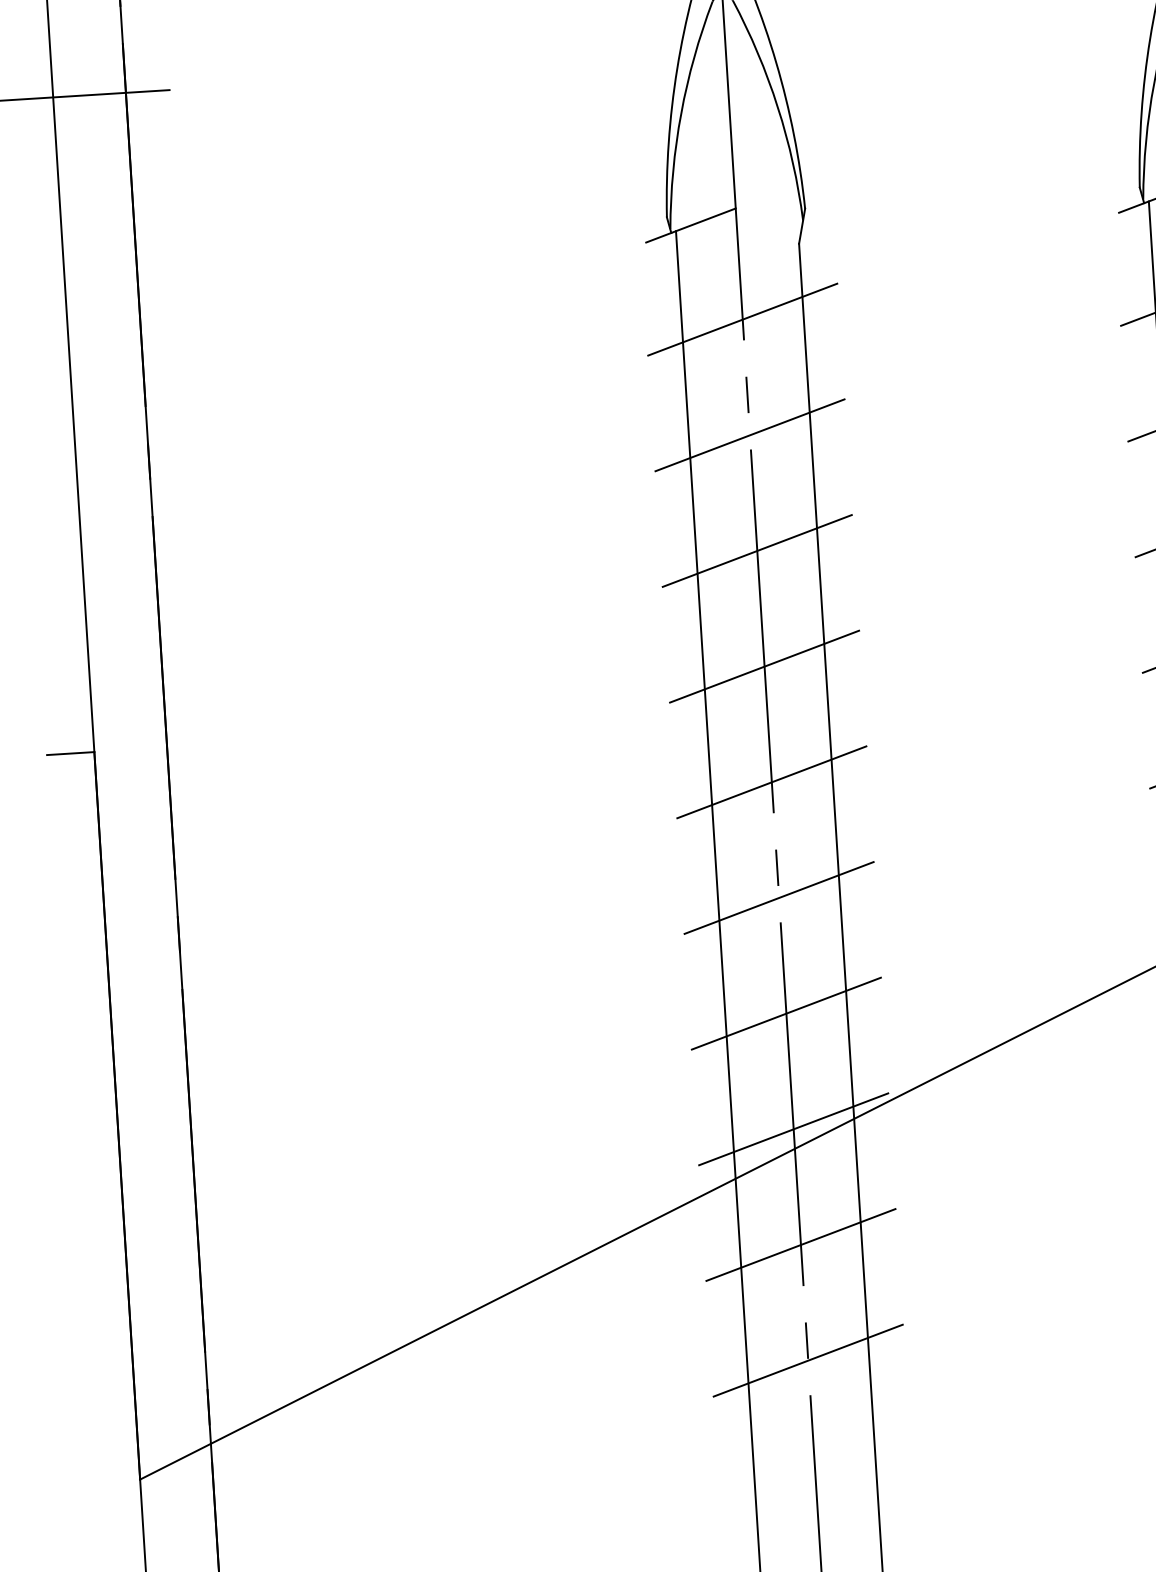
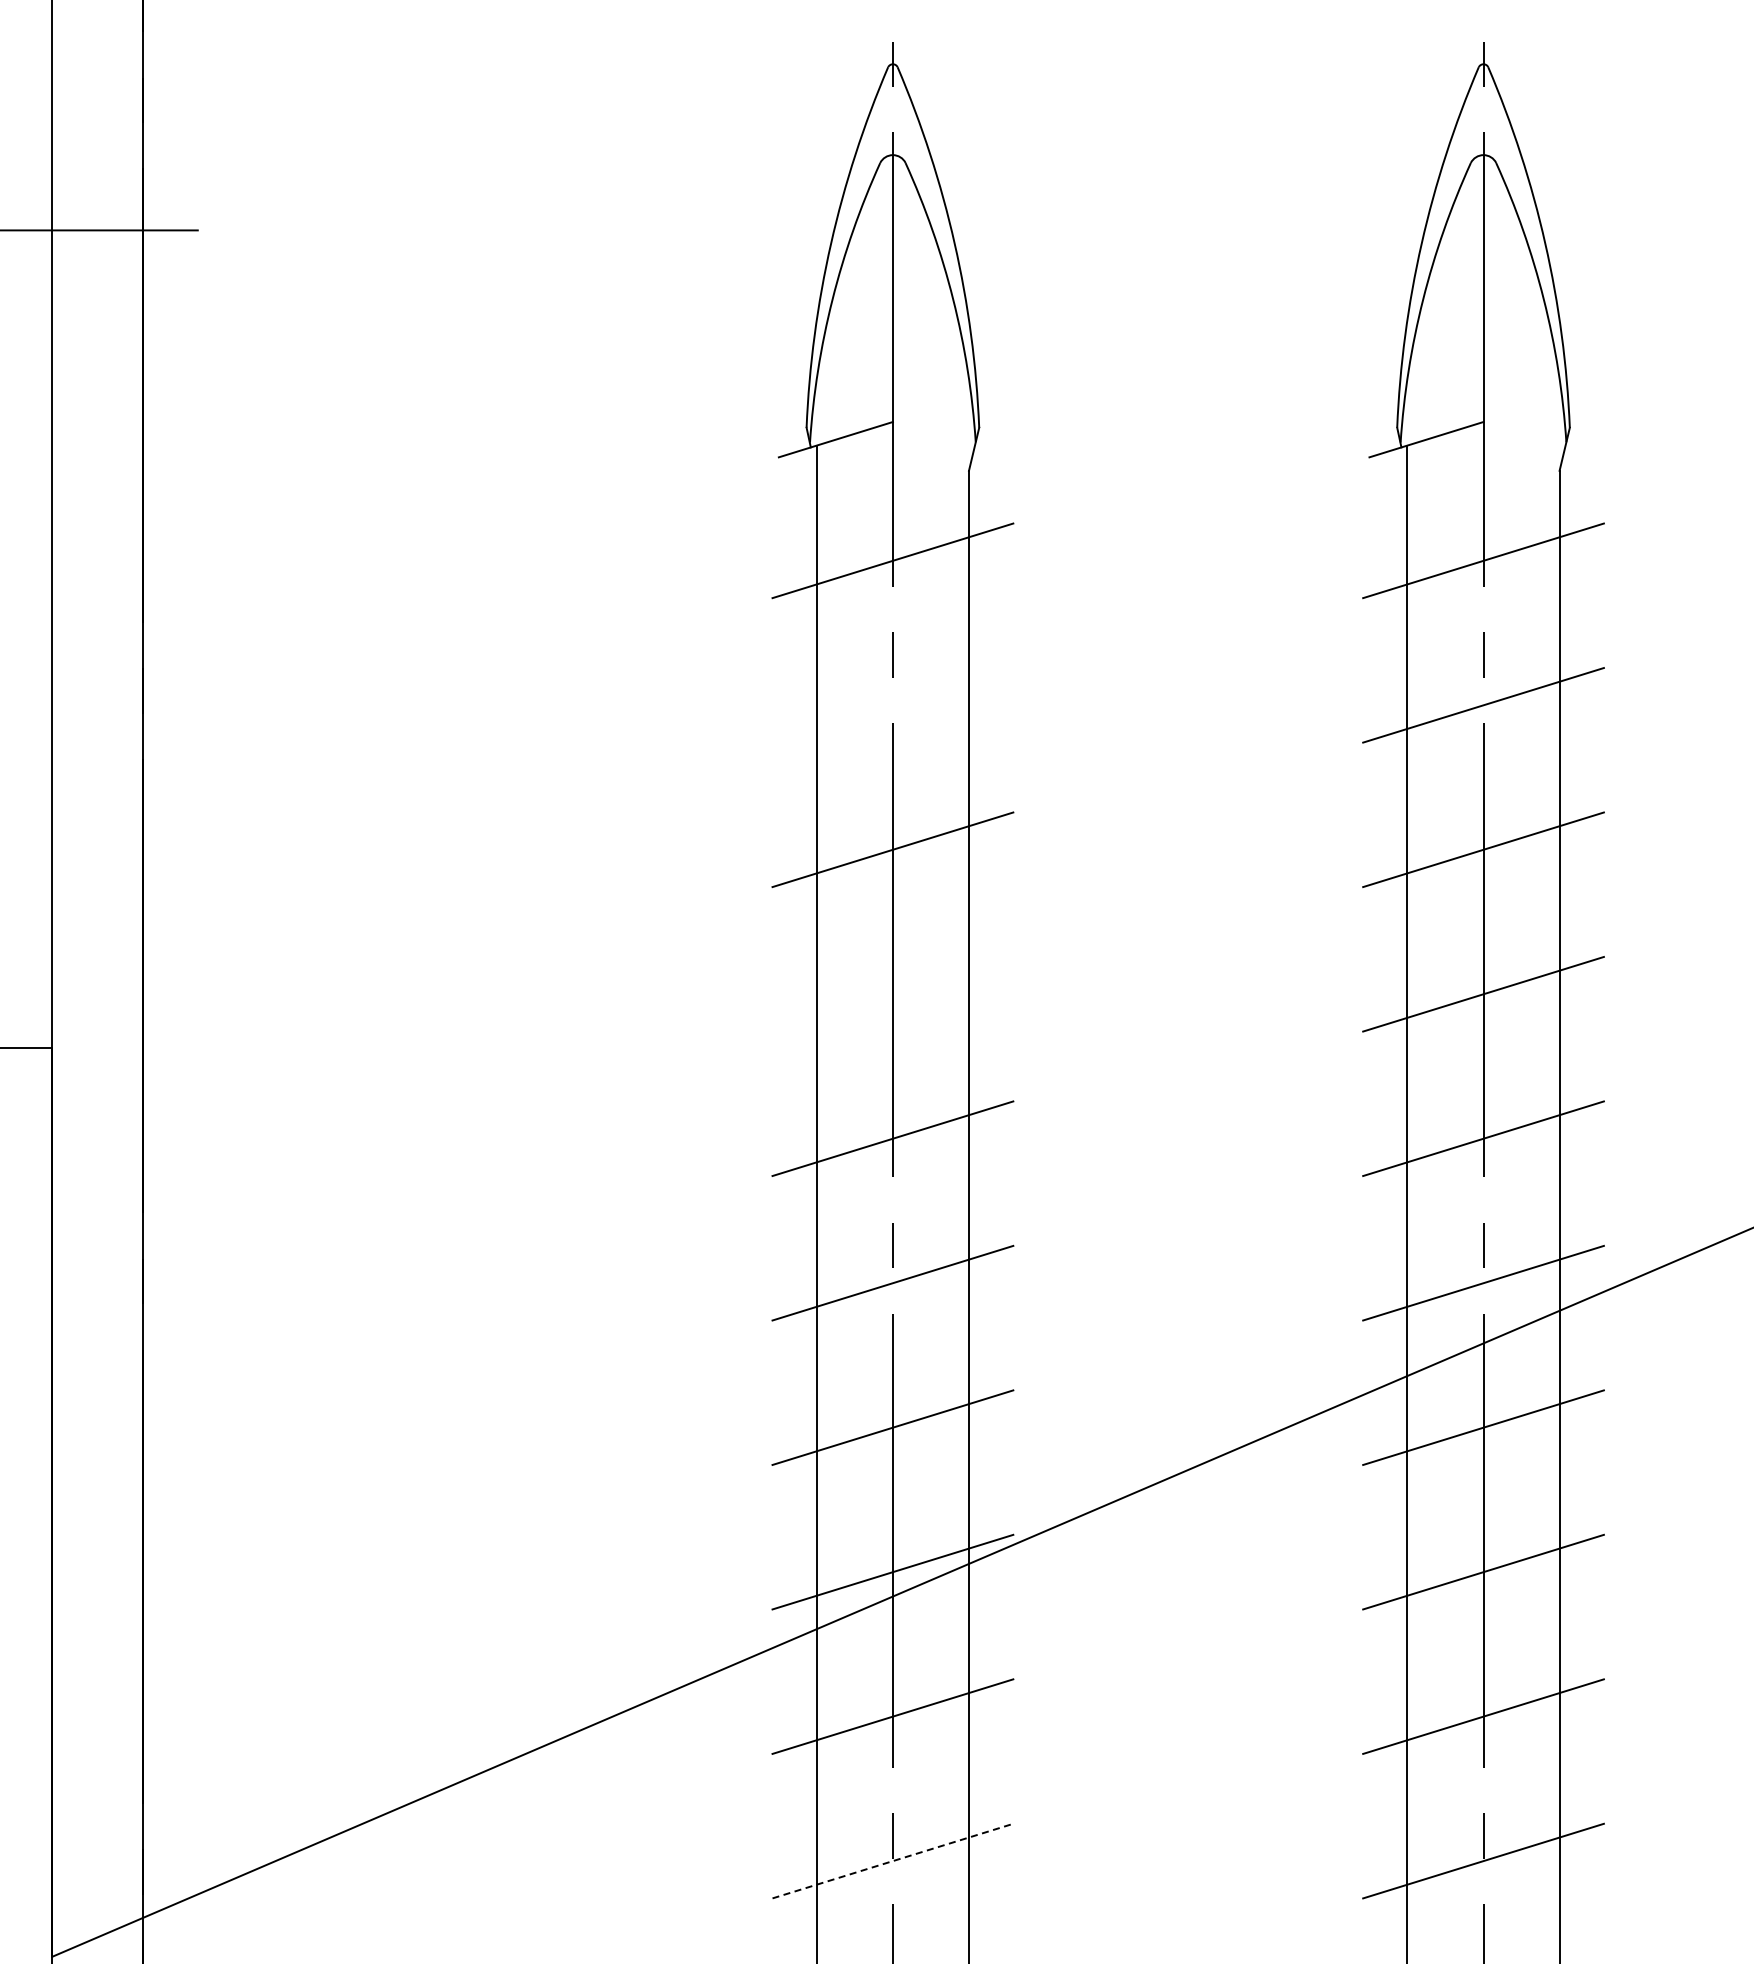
line: (749, 435) -> (892, 705), removed
line: (764, 666) -> (892, 993), removed
line: (808, 1360) -> (893, 1860), solid -> dashed

